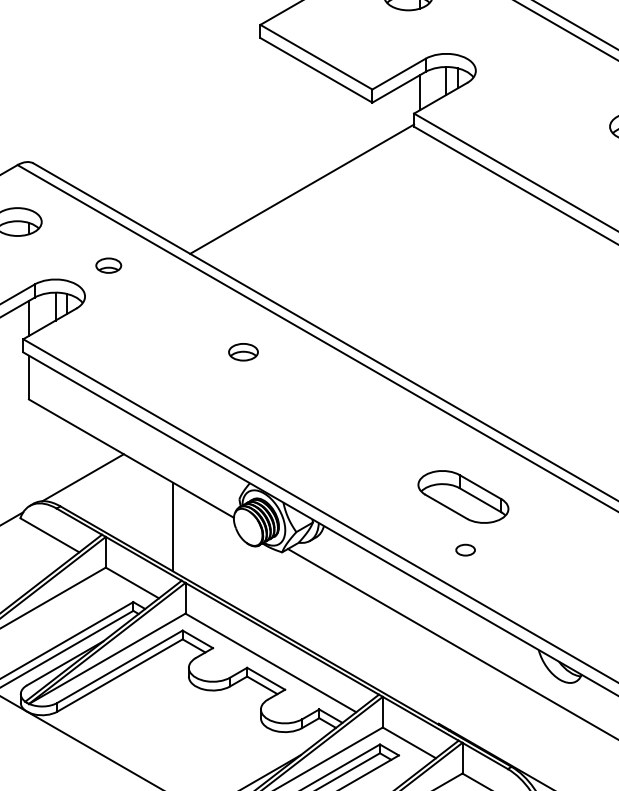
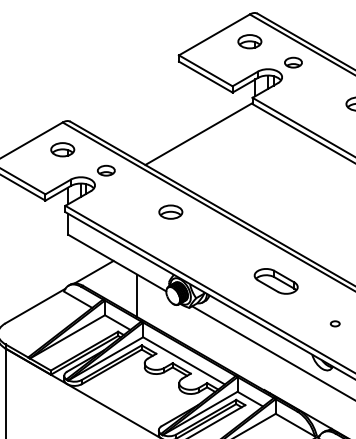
part: (499, 39) -> (293, 62), added
part: (108, 265) -> (106, 170), size x1.43
part: (242, 350) -> (170, 211), size x1.67
part: (466, 549) -> (335, 323), moved

